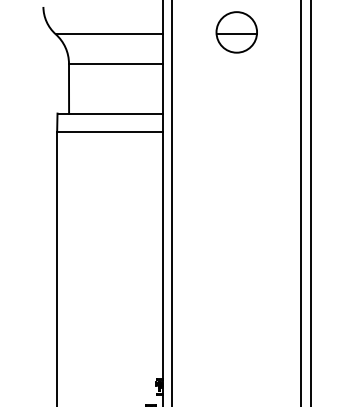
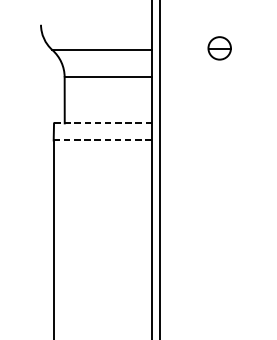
part: (236, 32) -> (219, 48), size x0.6
line: (110, 113) -> (103, 123), solid -> dashed
line: (110, 132) -> (103, 140), solid -> dashed

